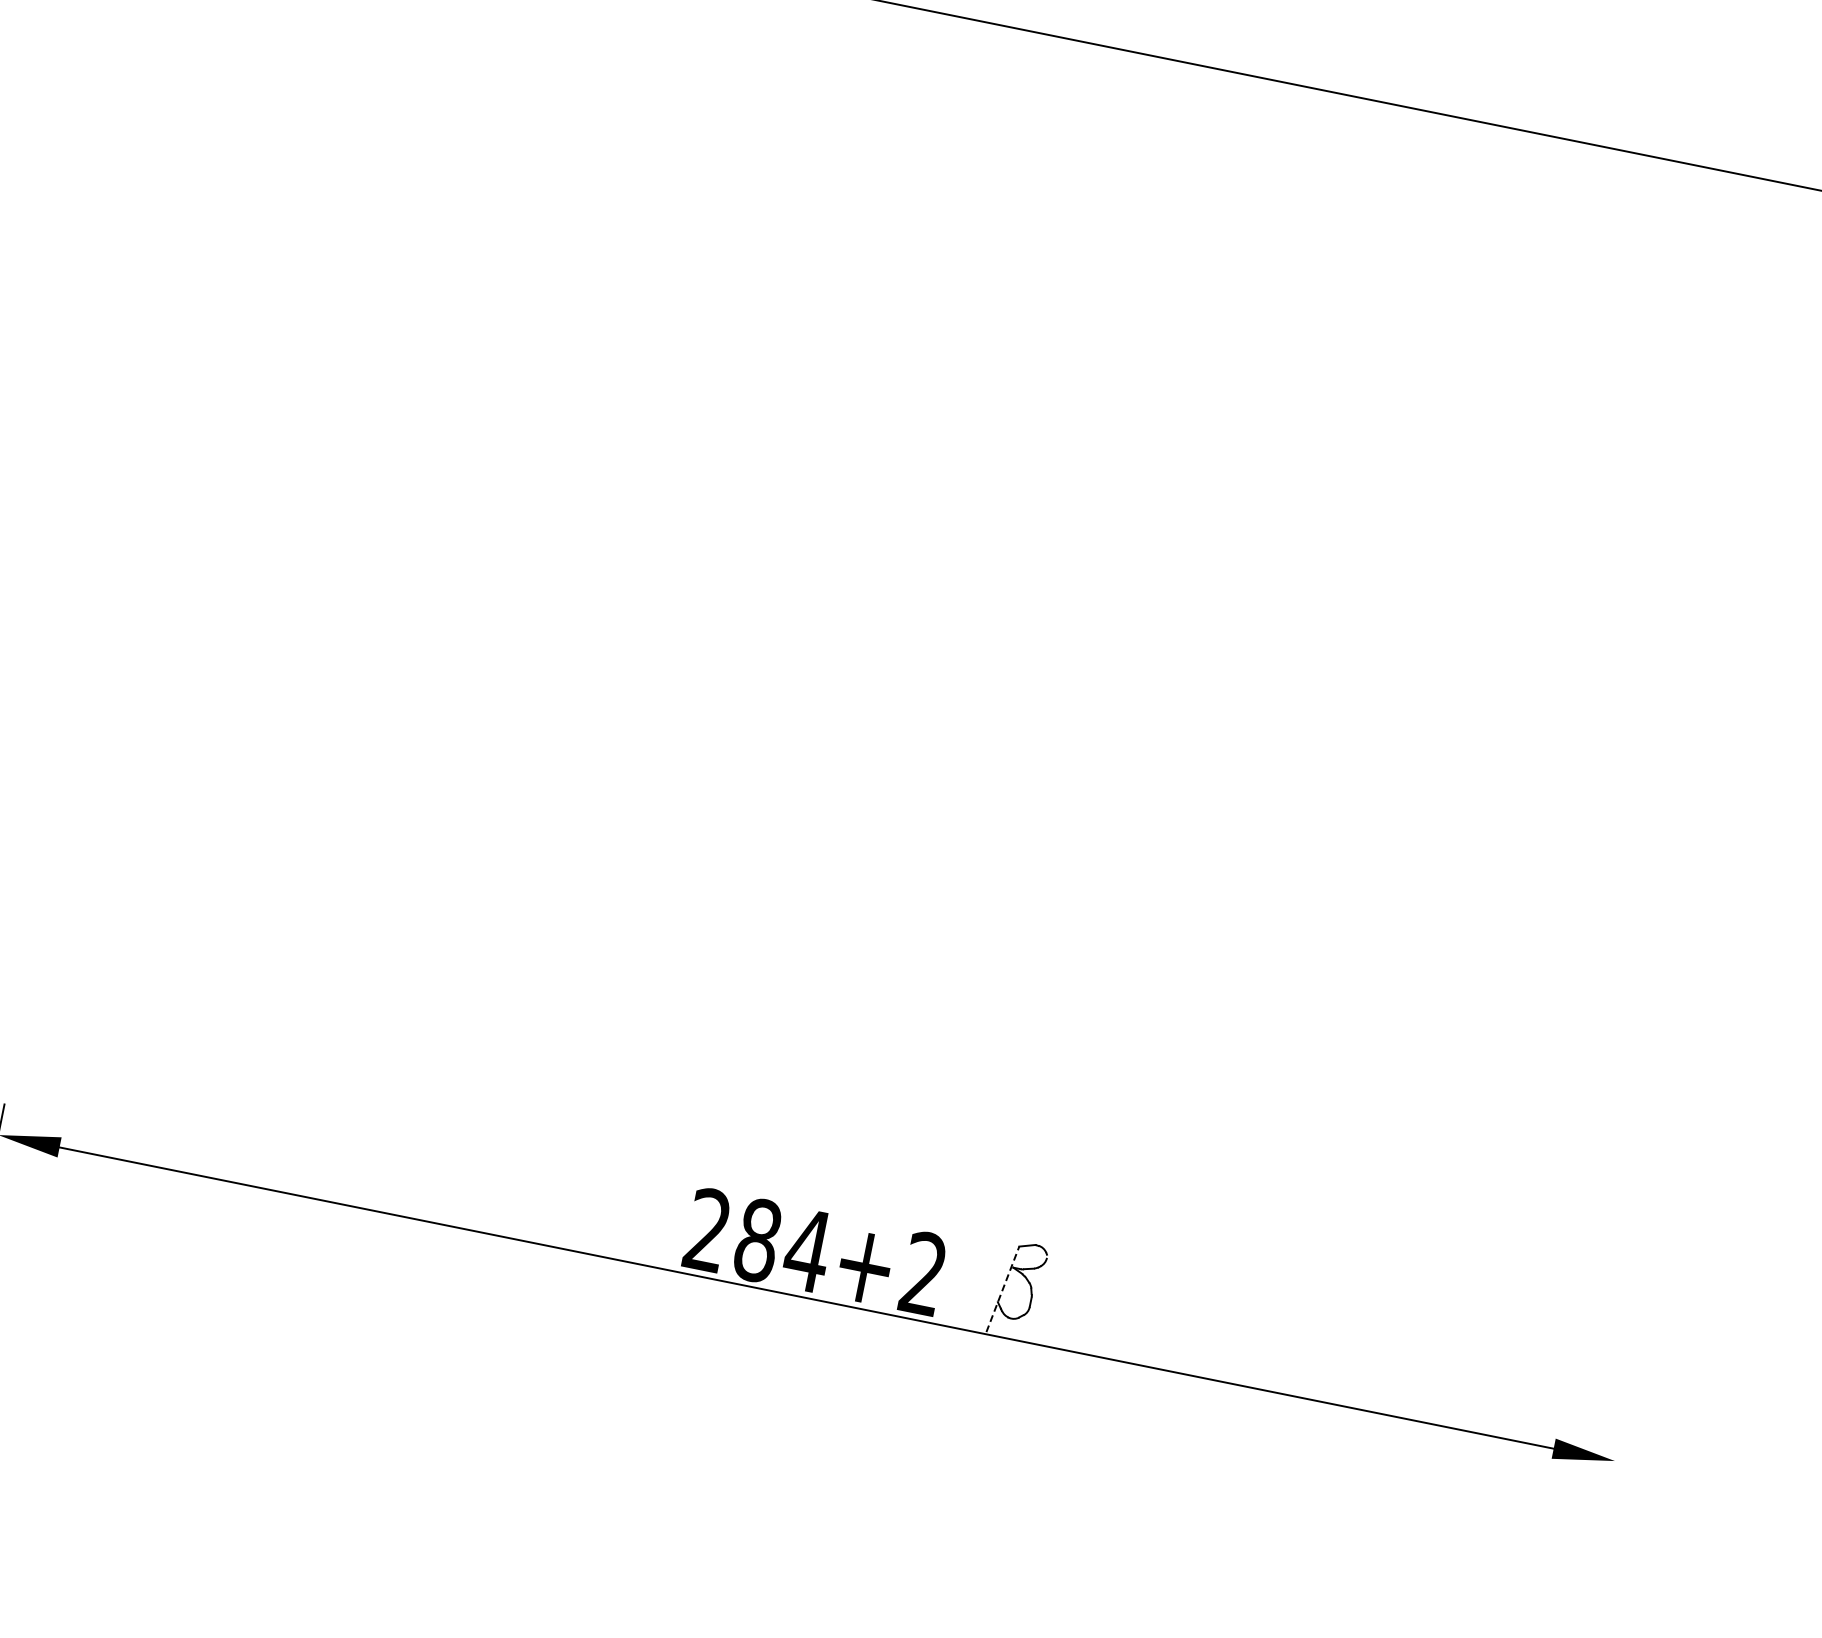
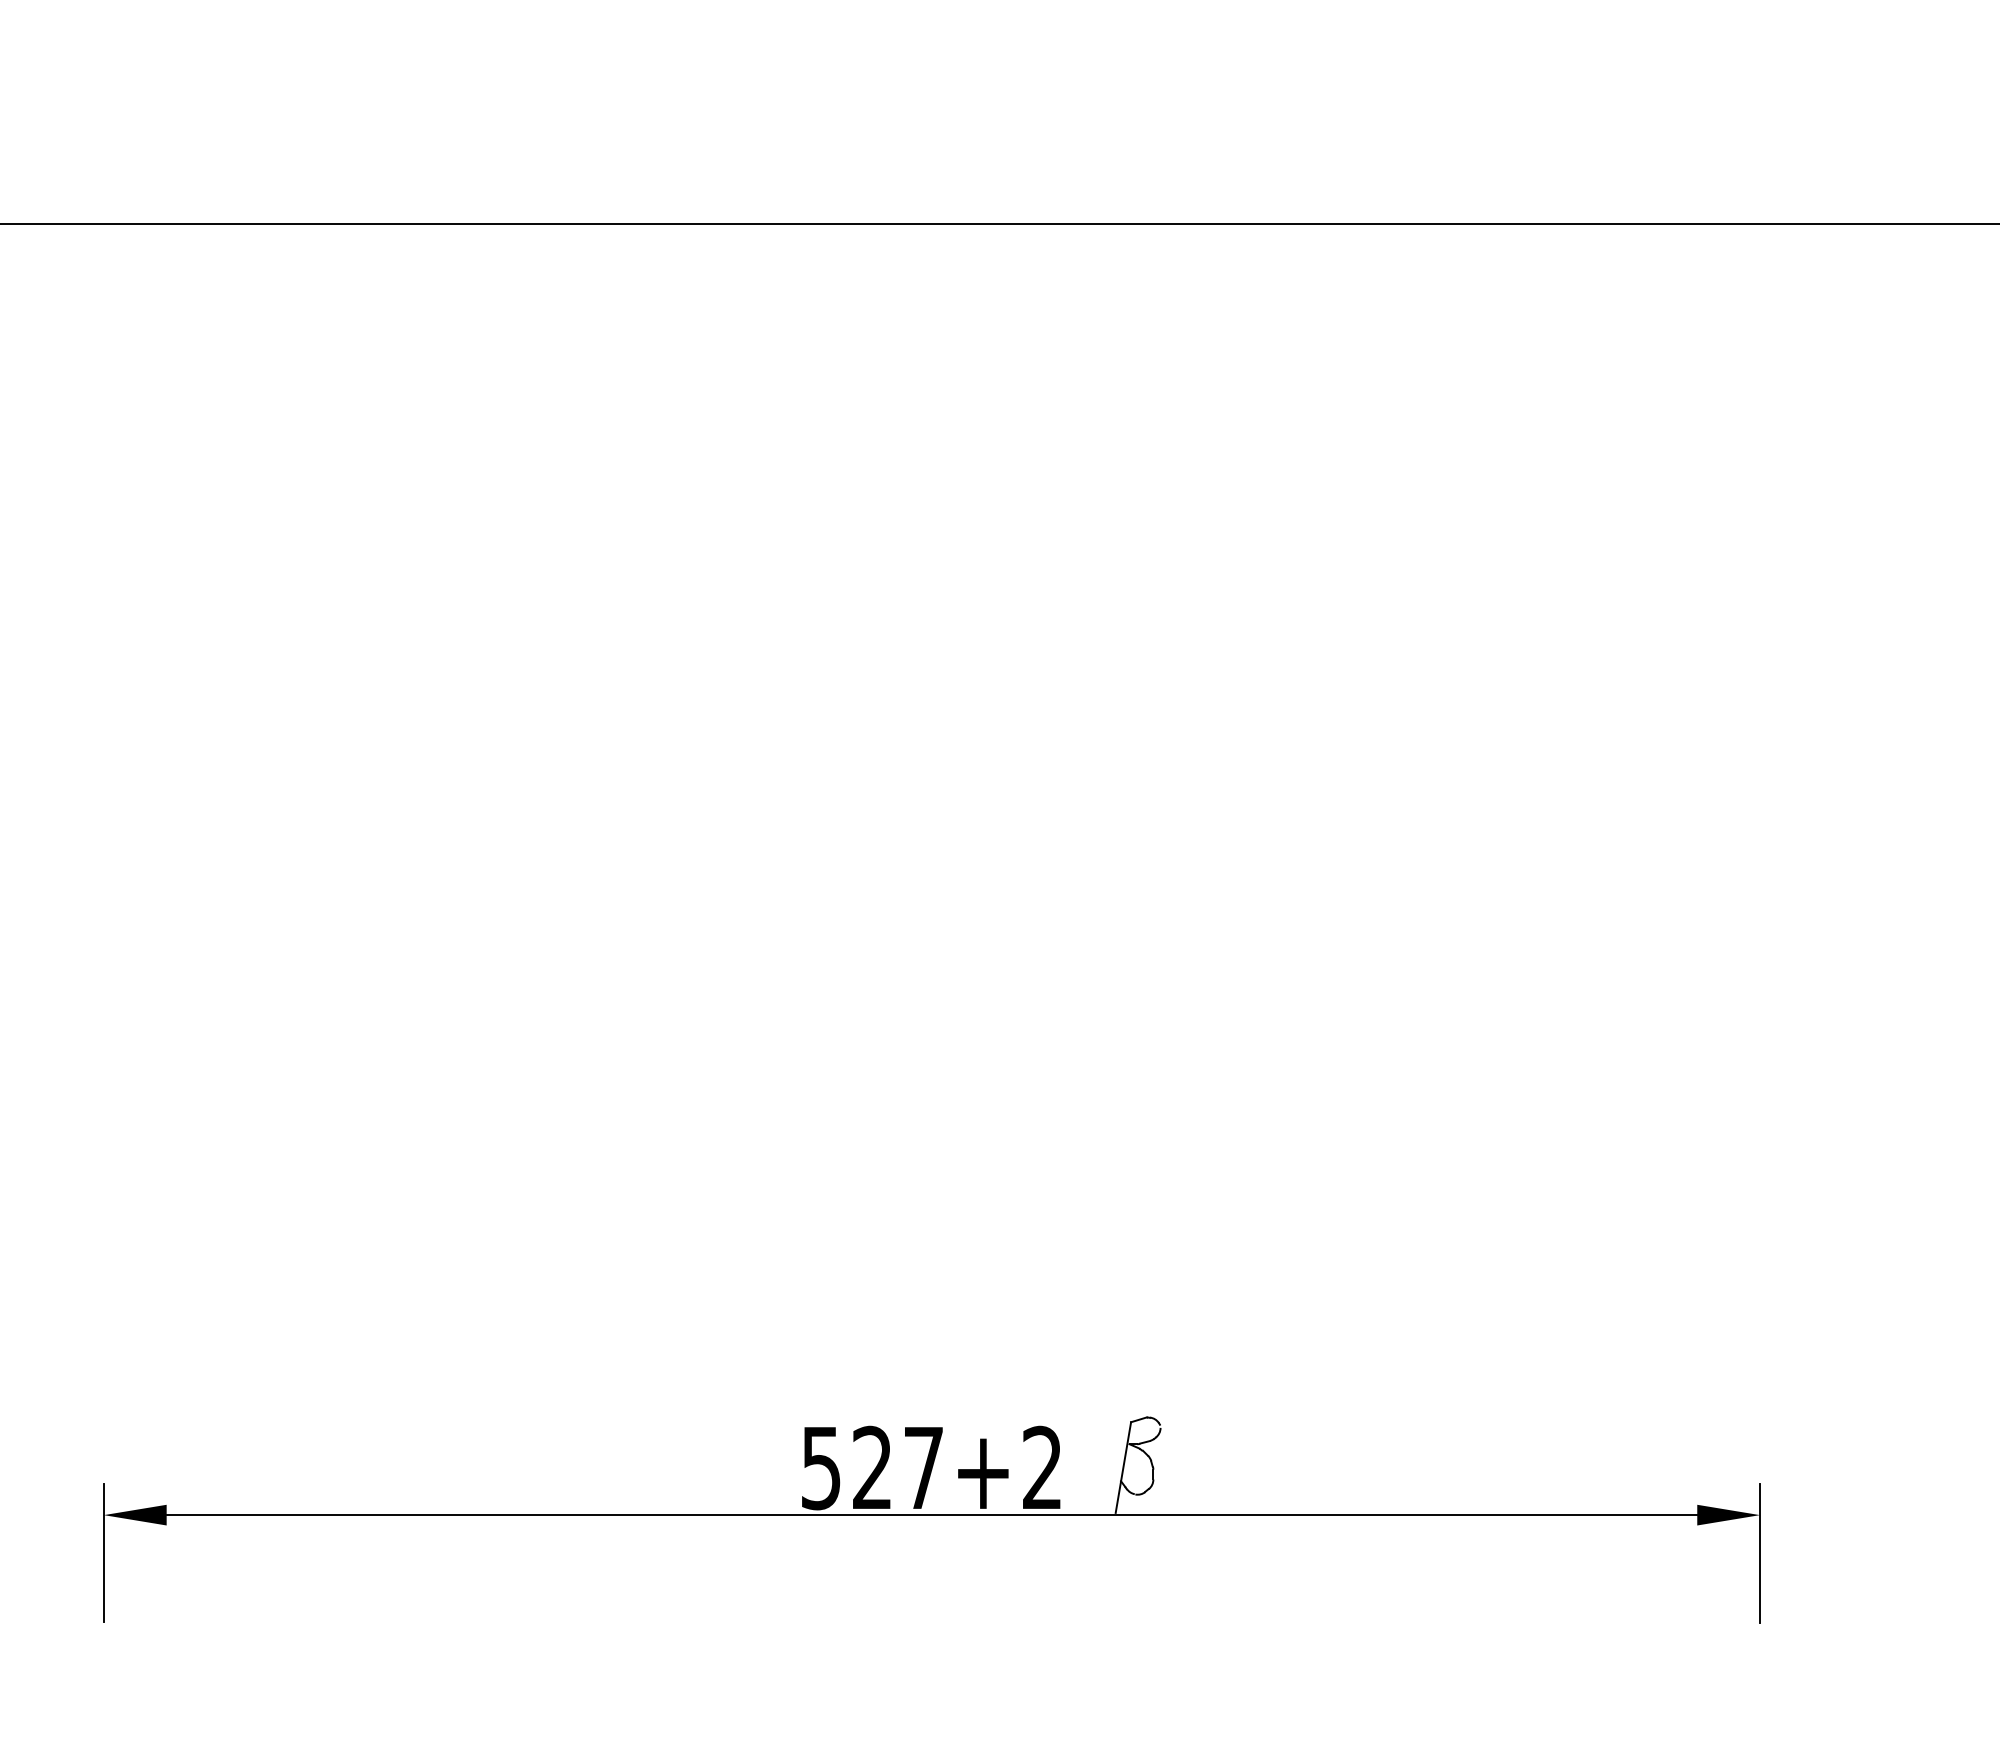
text: (758, 1240) -> (873, 1467), 284+2 -> 527+2
line: (1002, 1289) -> (1123, 1467), dashed -> solid
line: (1607, 1498) -> (1760, 1553), added

